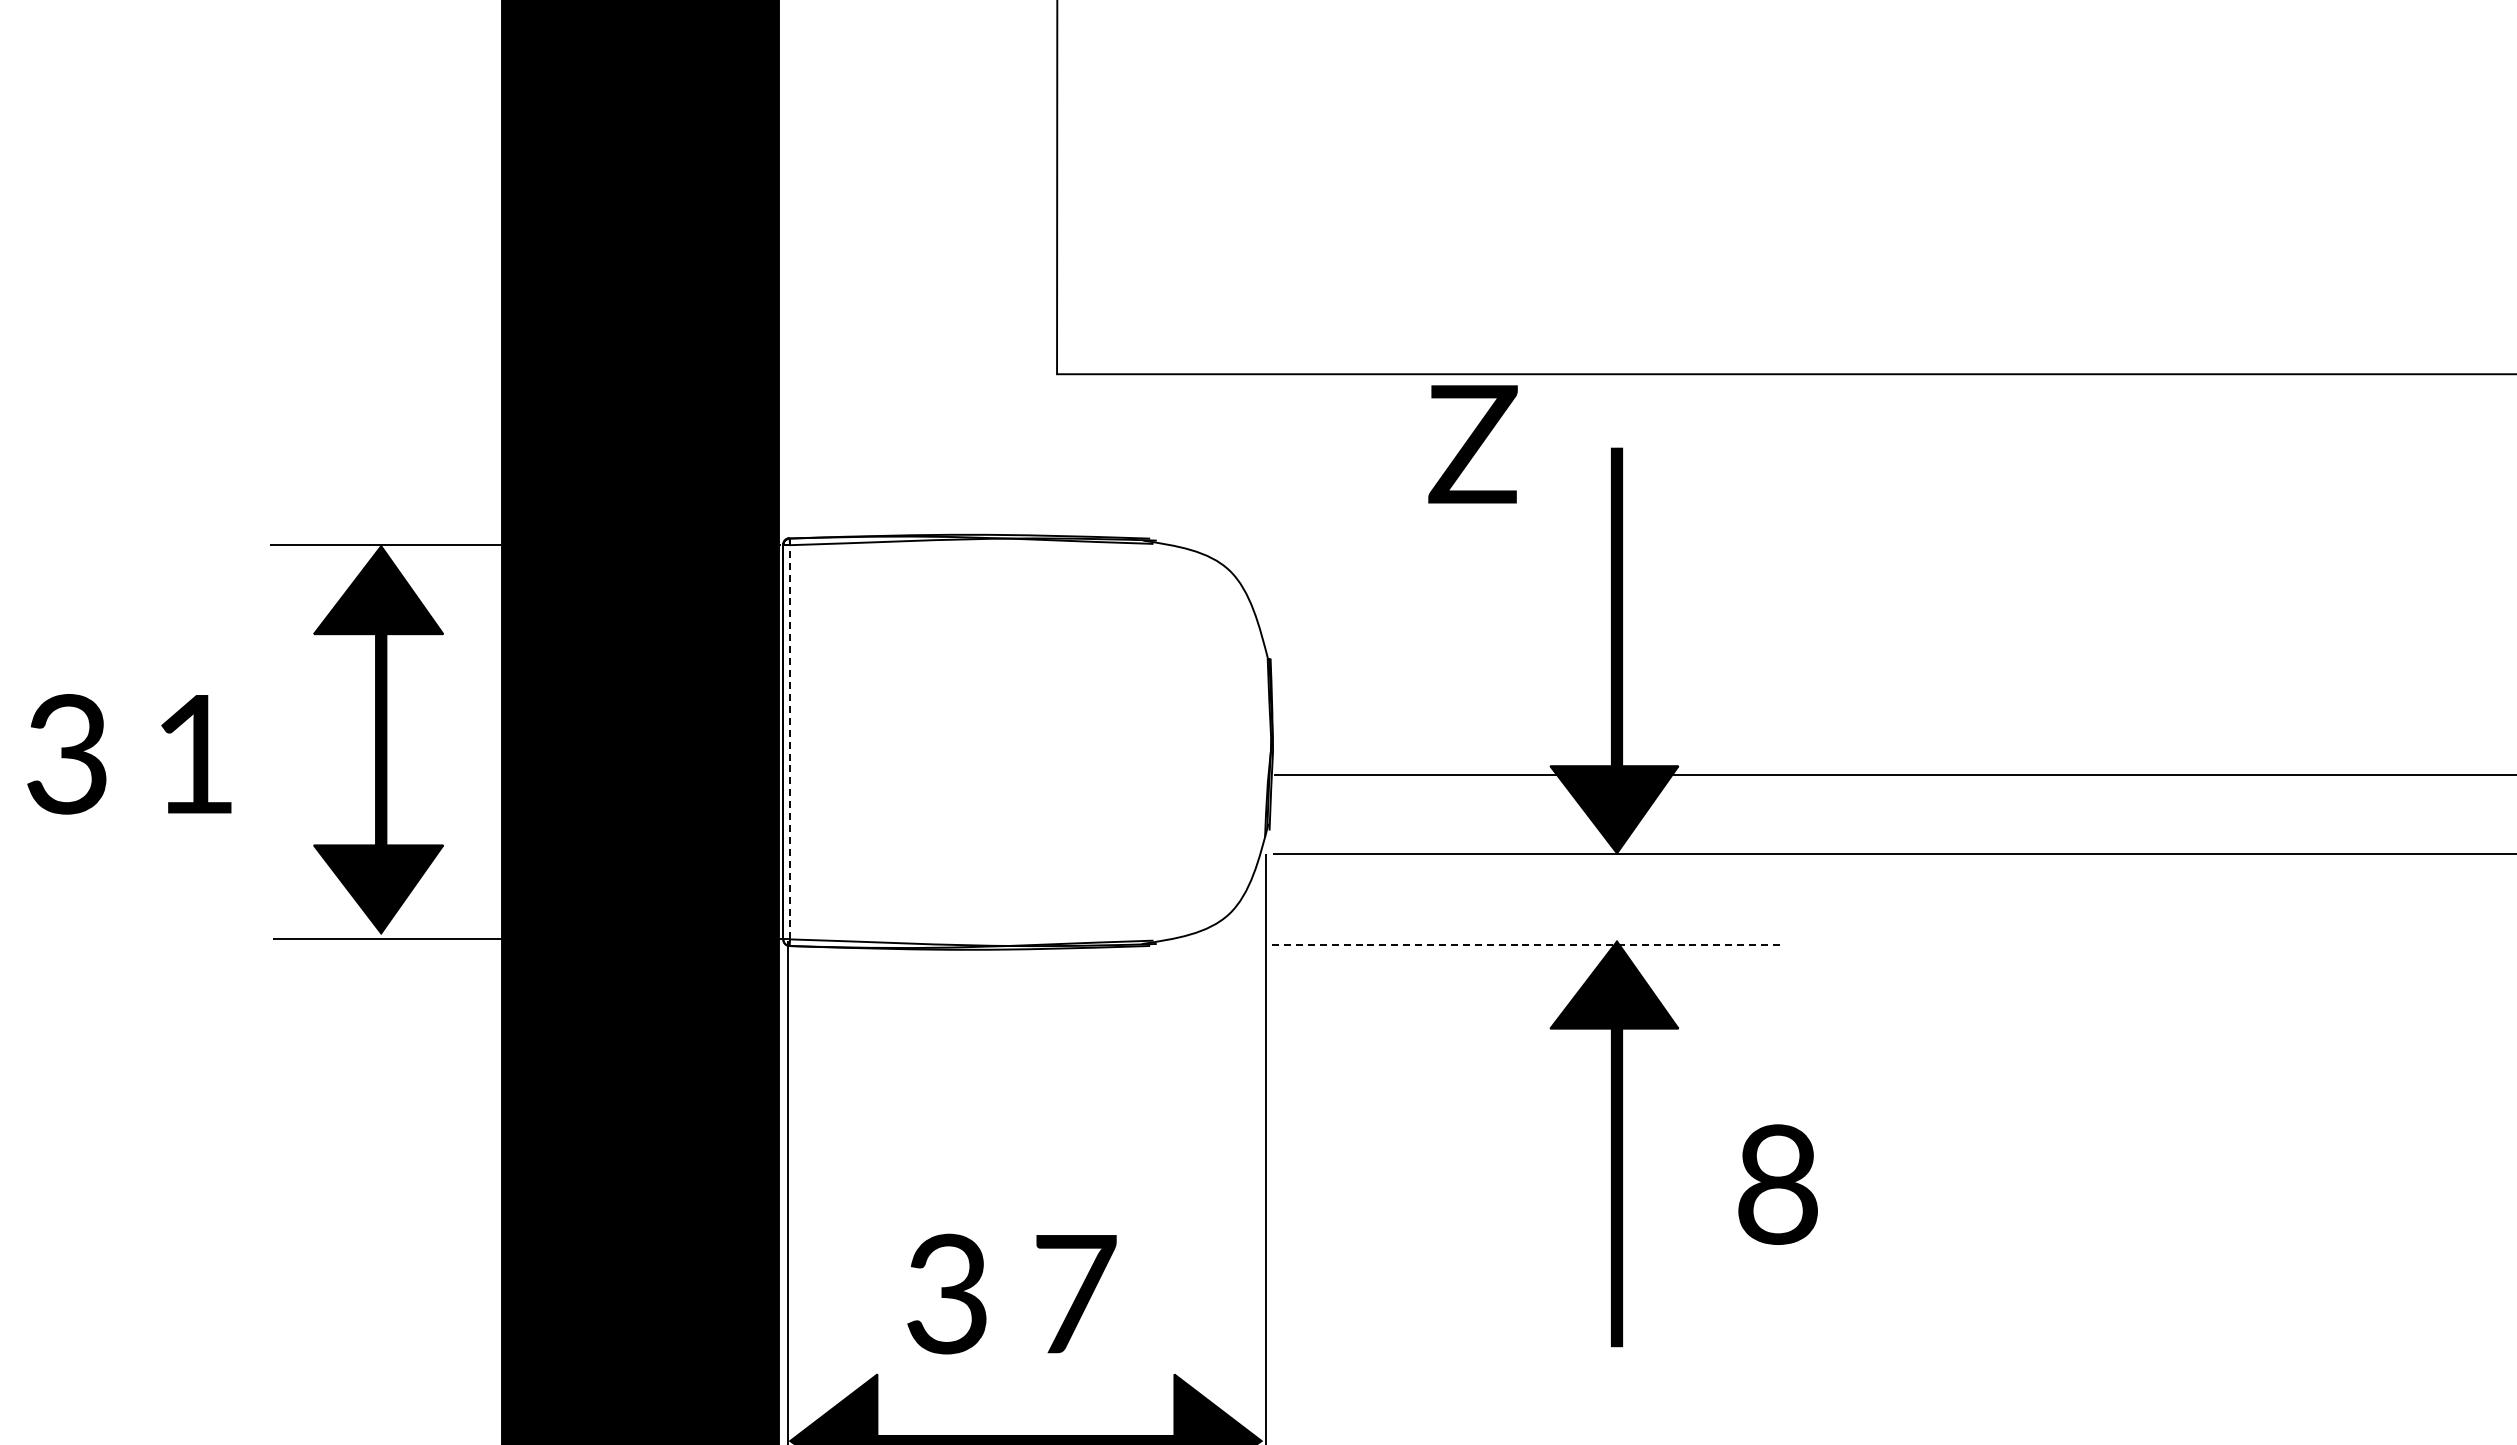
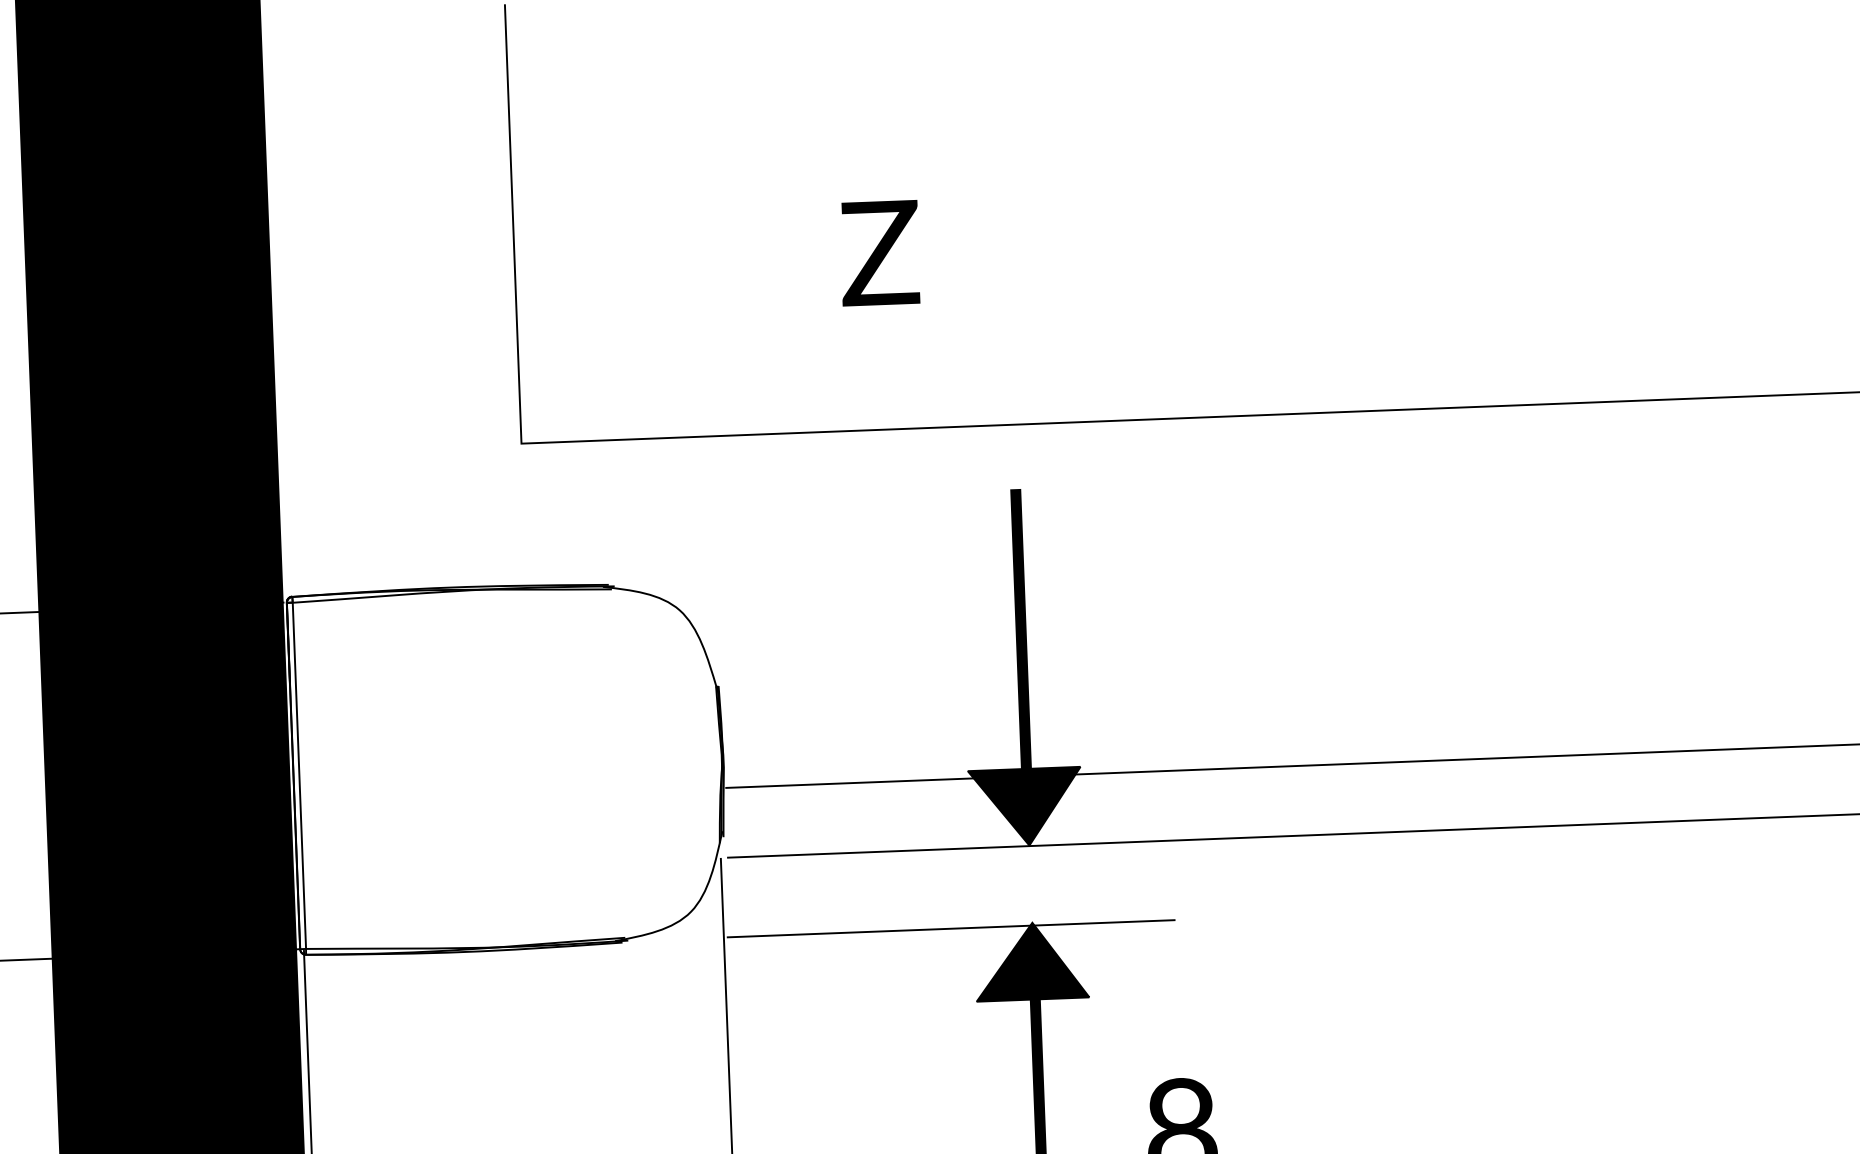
text: (1472, 444) -> (879, 253), moved
line: (790, 741) -> (299, 775), dashed -> solid
line: (1523, 944) -> (950, 928), dashed -> solid

